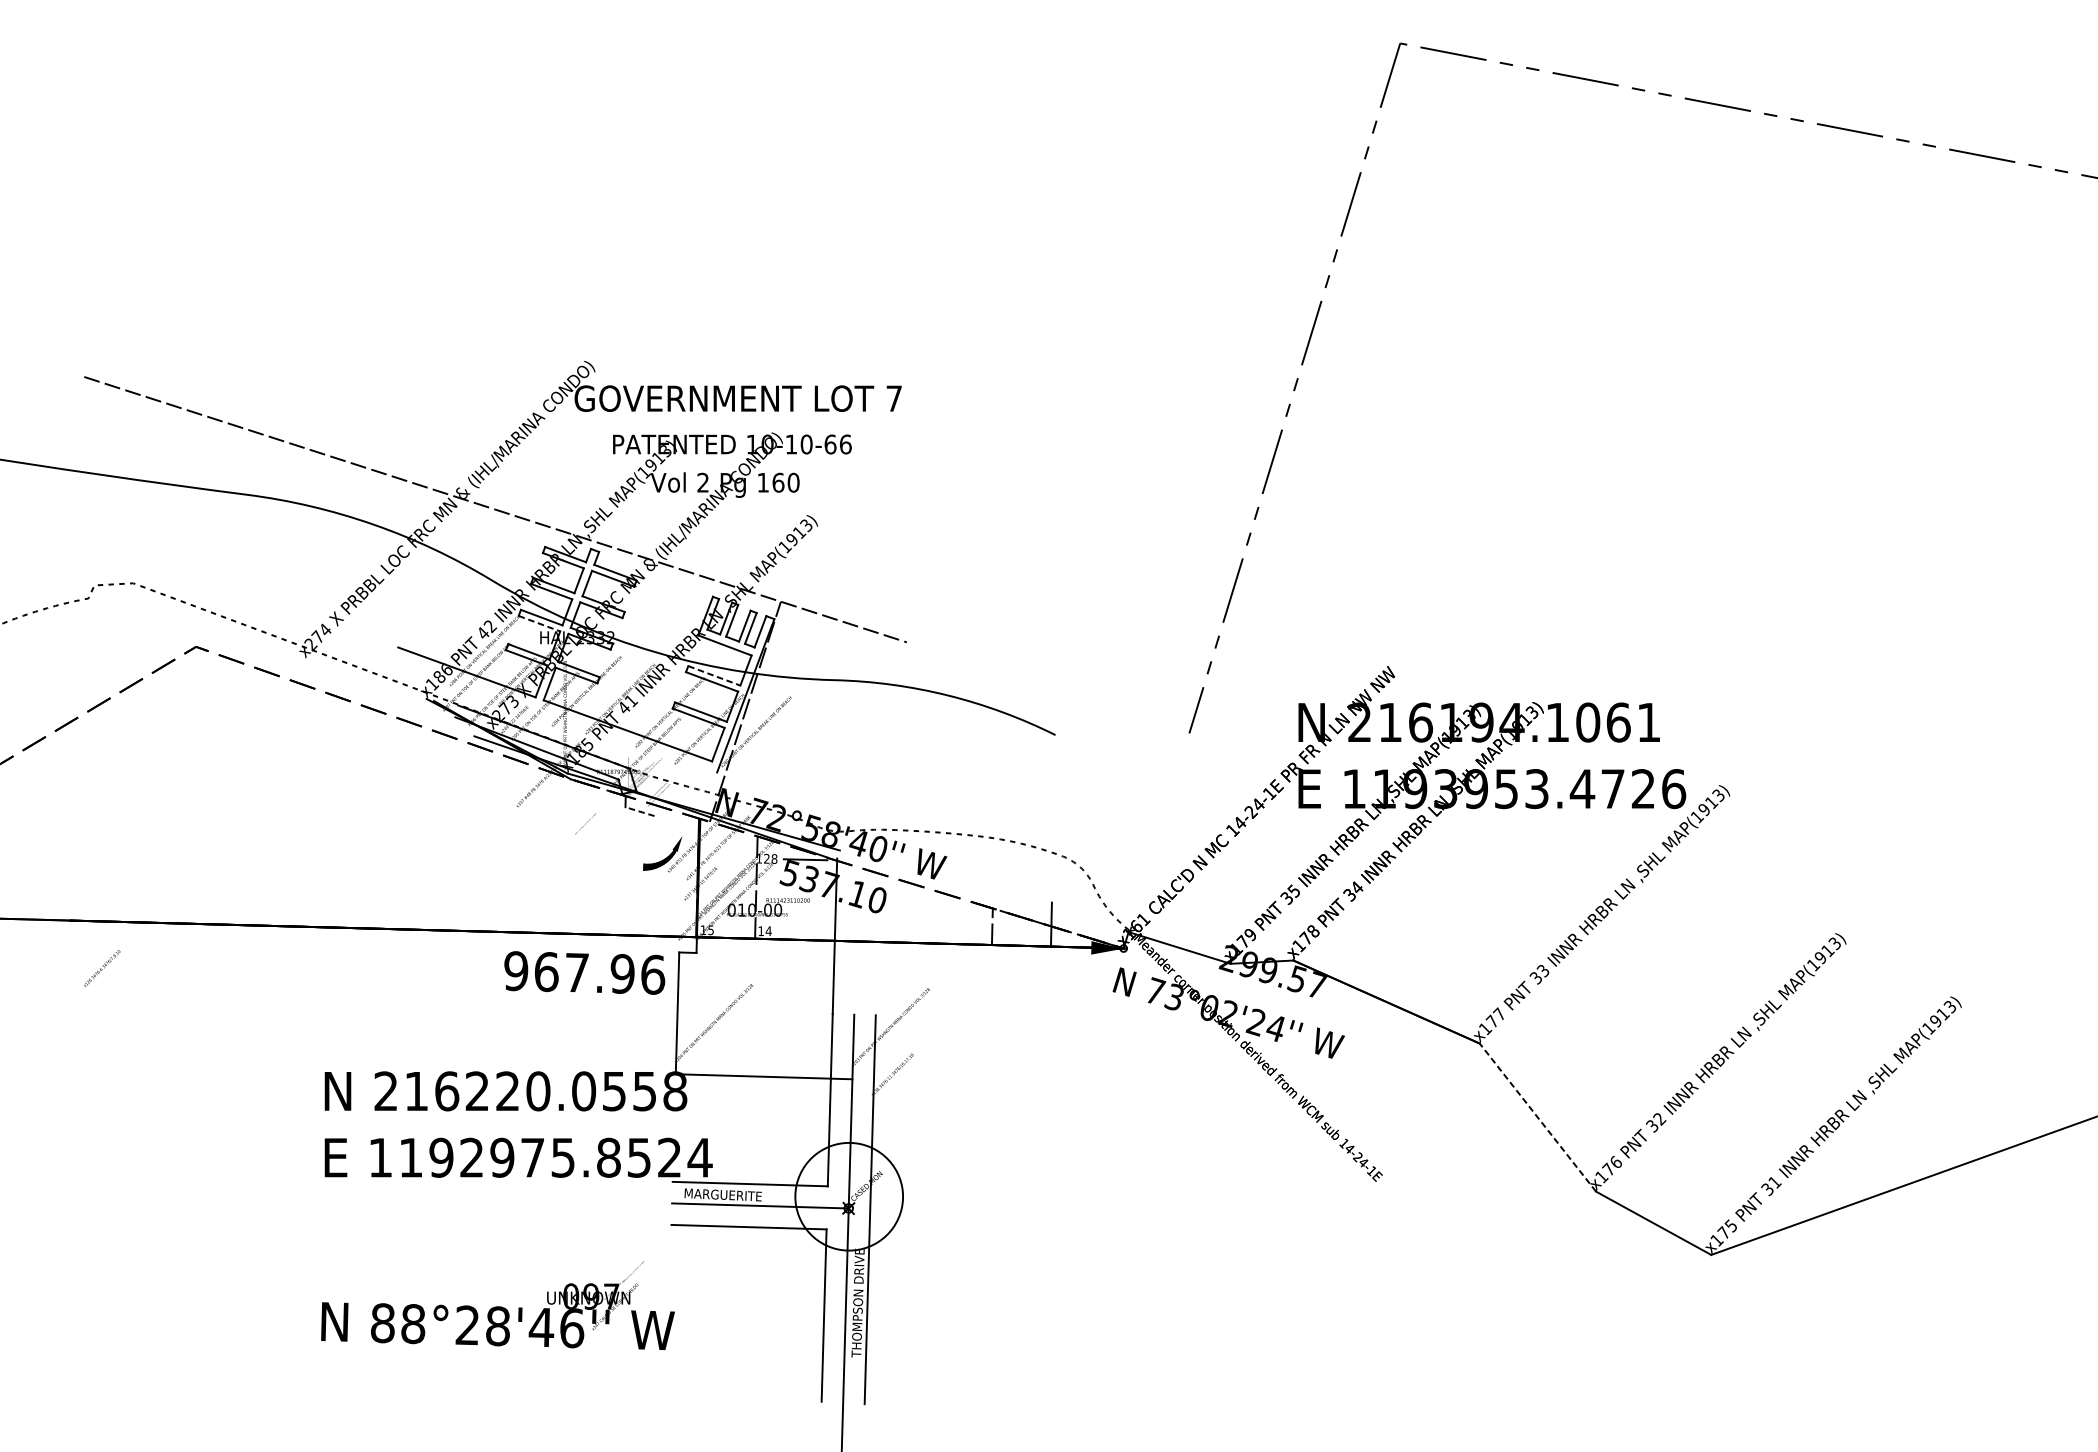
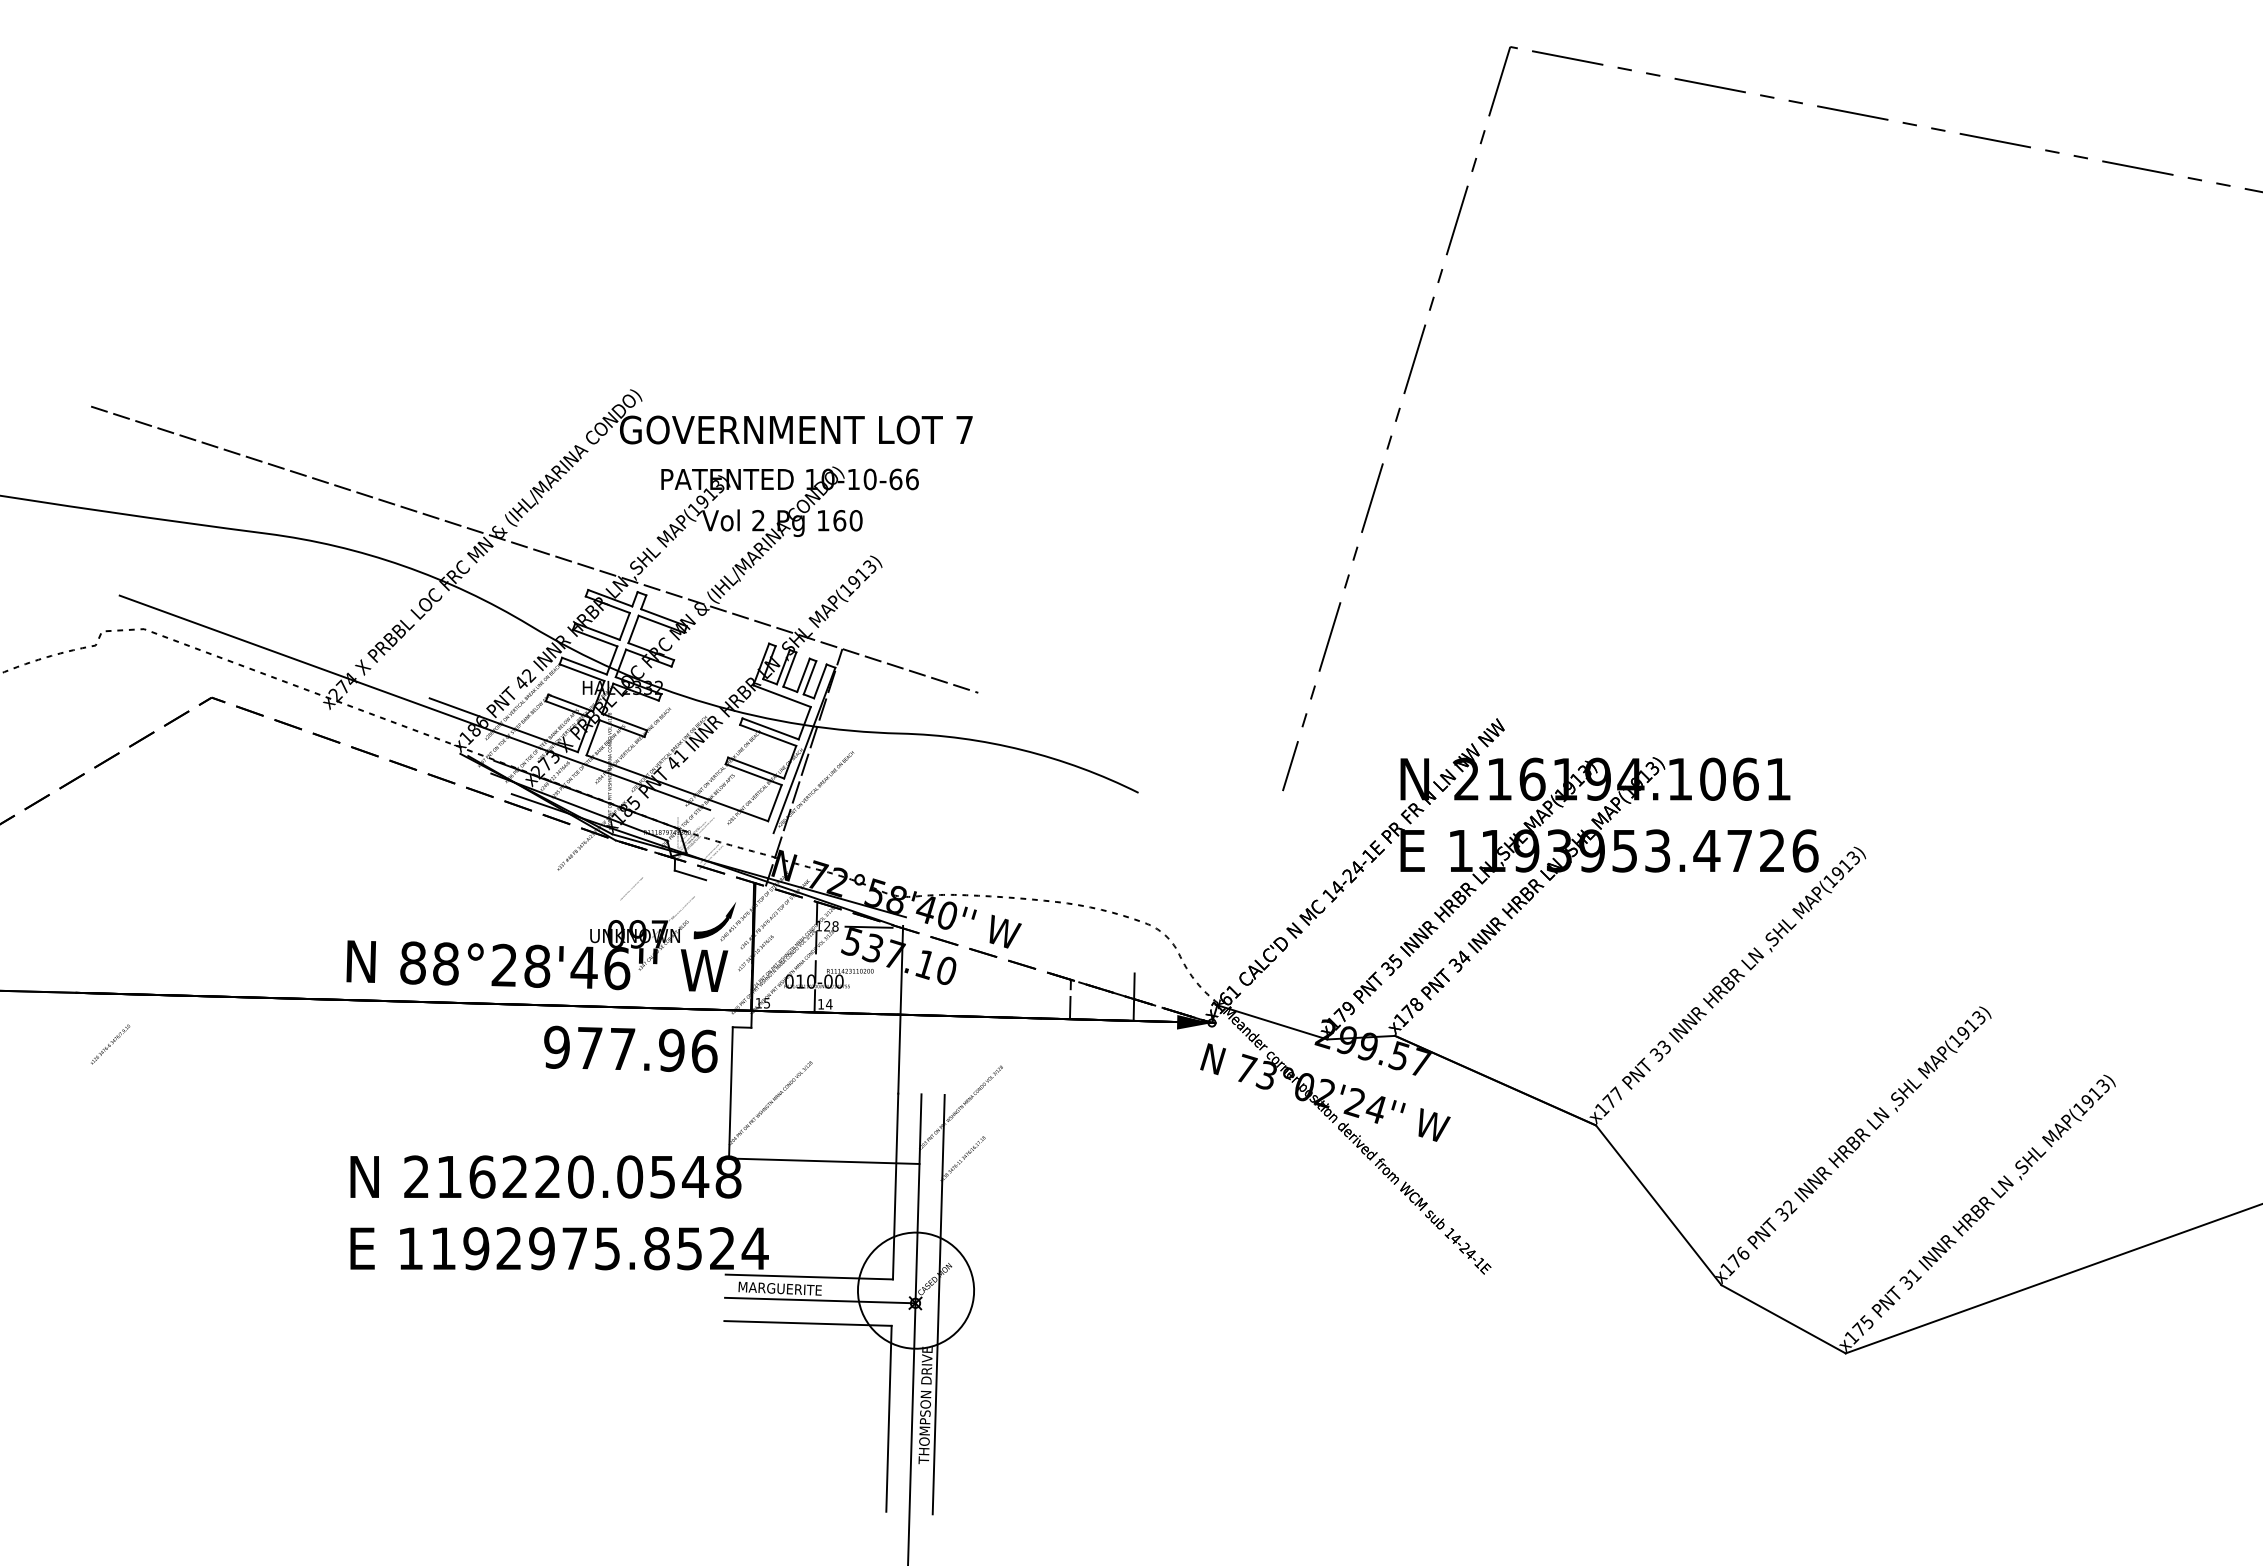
line: (539, 623) -> (582, 672), dashed -> solid
line: (384, 651) -> (414, 702), added
line: (714, 675) -> (770, 728), dashed -> solid
line: (639, 811) -> (689, 875), dashed -> solid
text: (546, 971) -> (589, 1047), 967.96 -> 977.96
text: (644, 1091) -> (695, 1177), 216220.0558 -> 216220.0548
line: (1537, 1117) -> (1658, 1205), dashed -> solid
text: (498, 1305) -> (537, 943), moved

